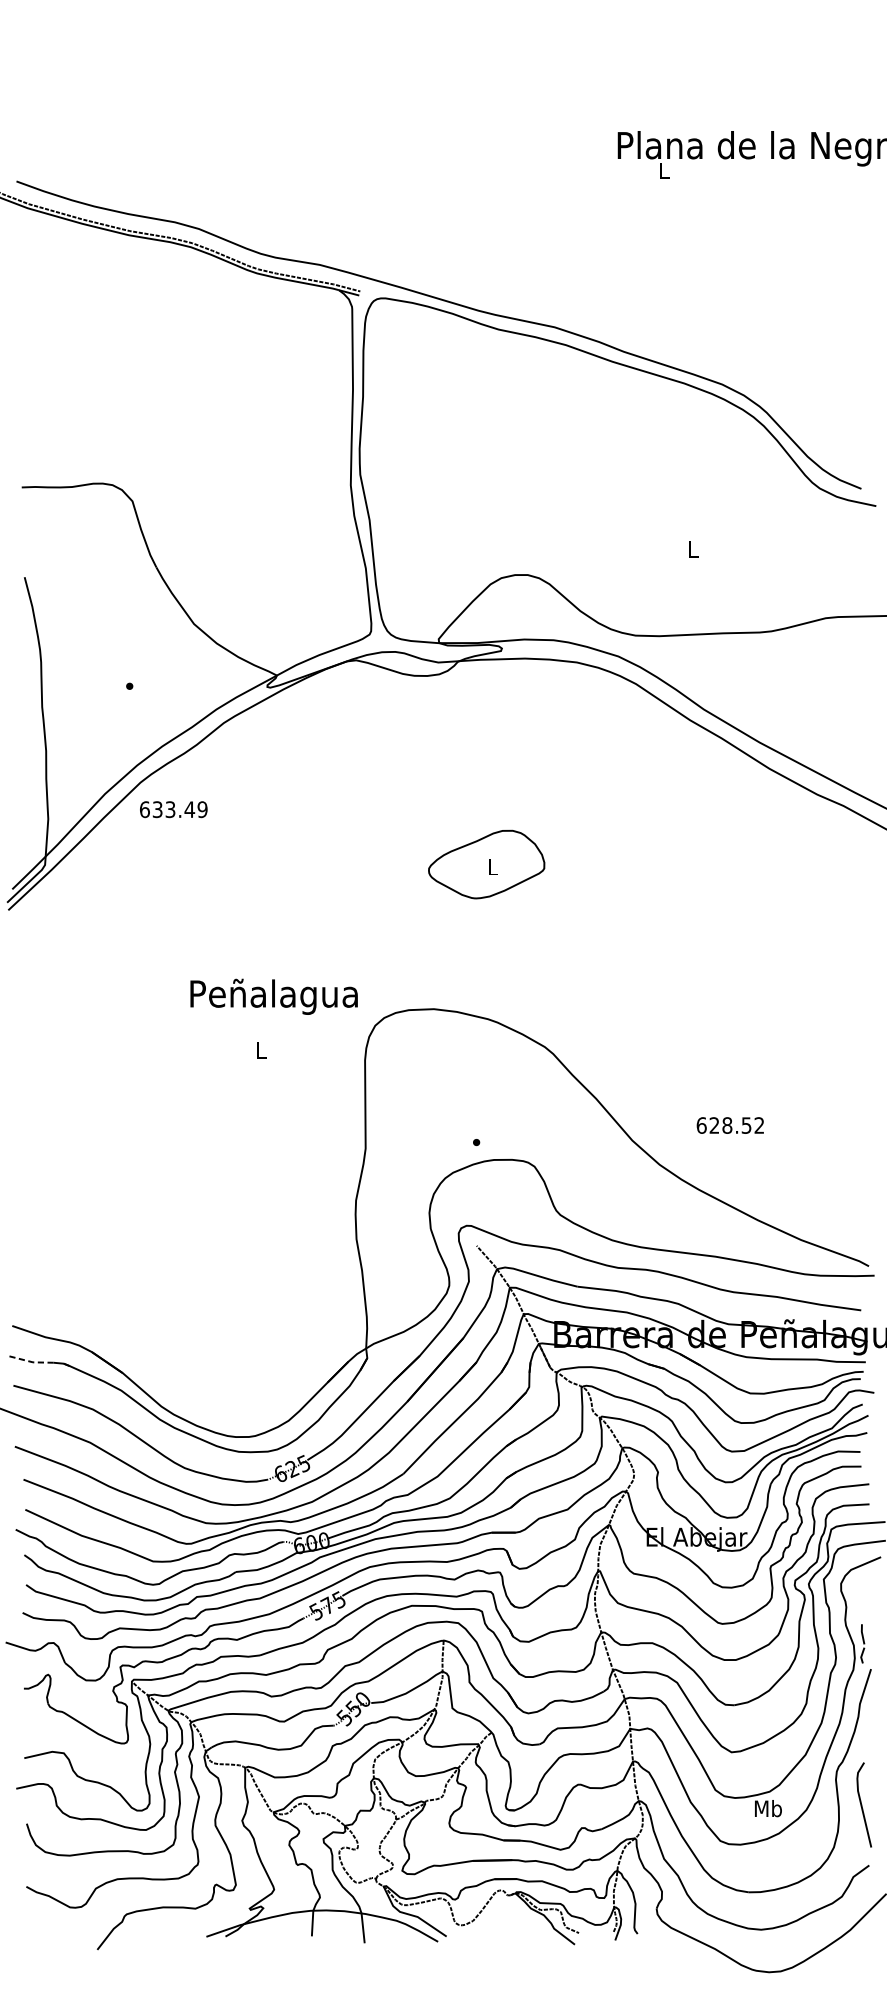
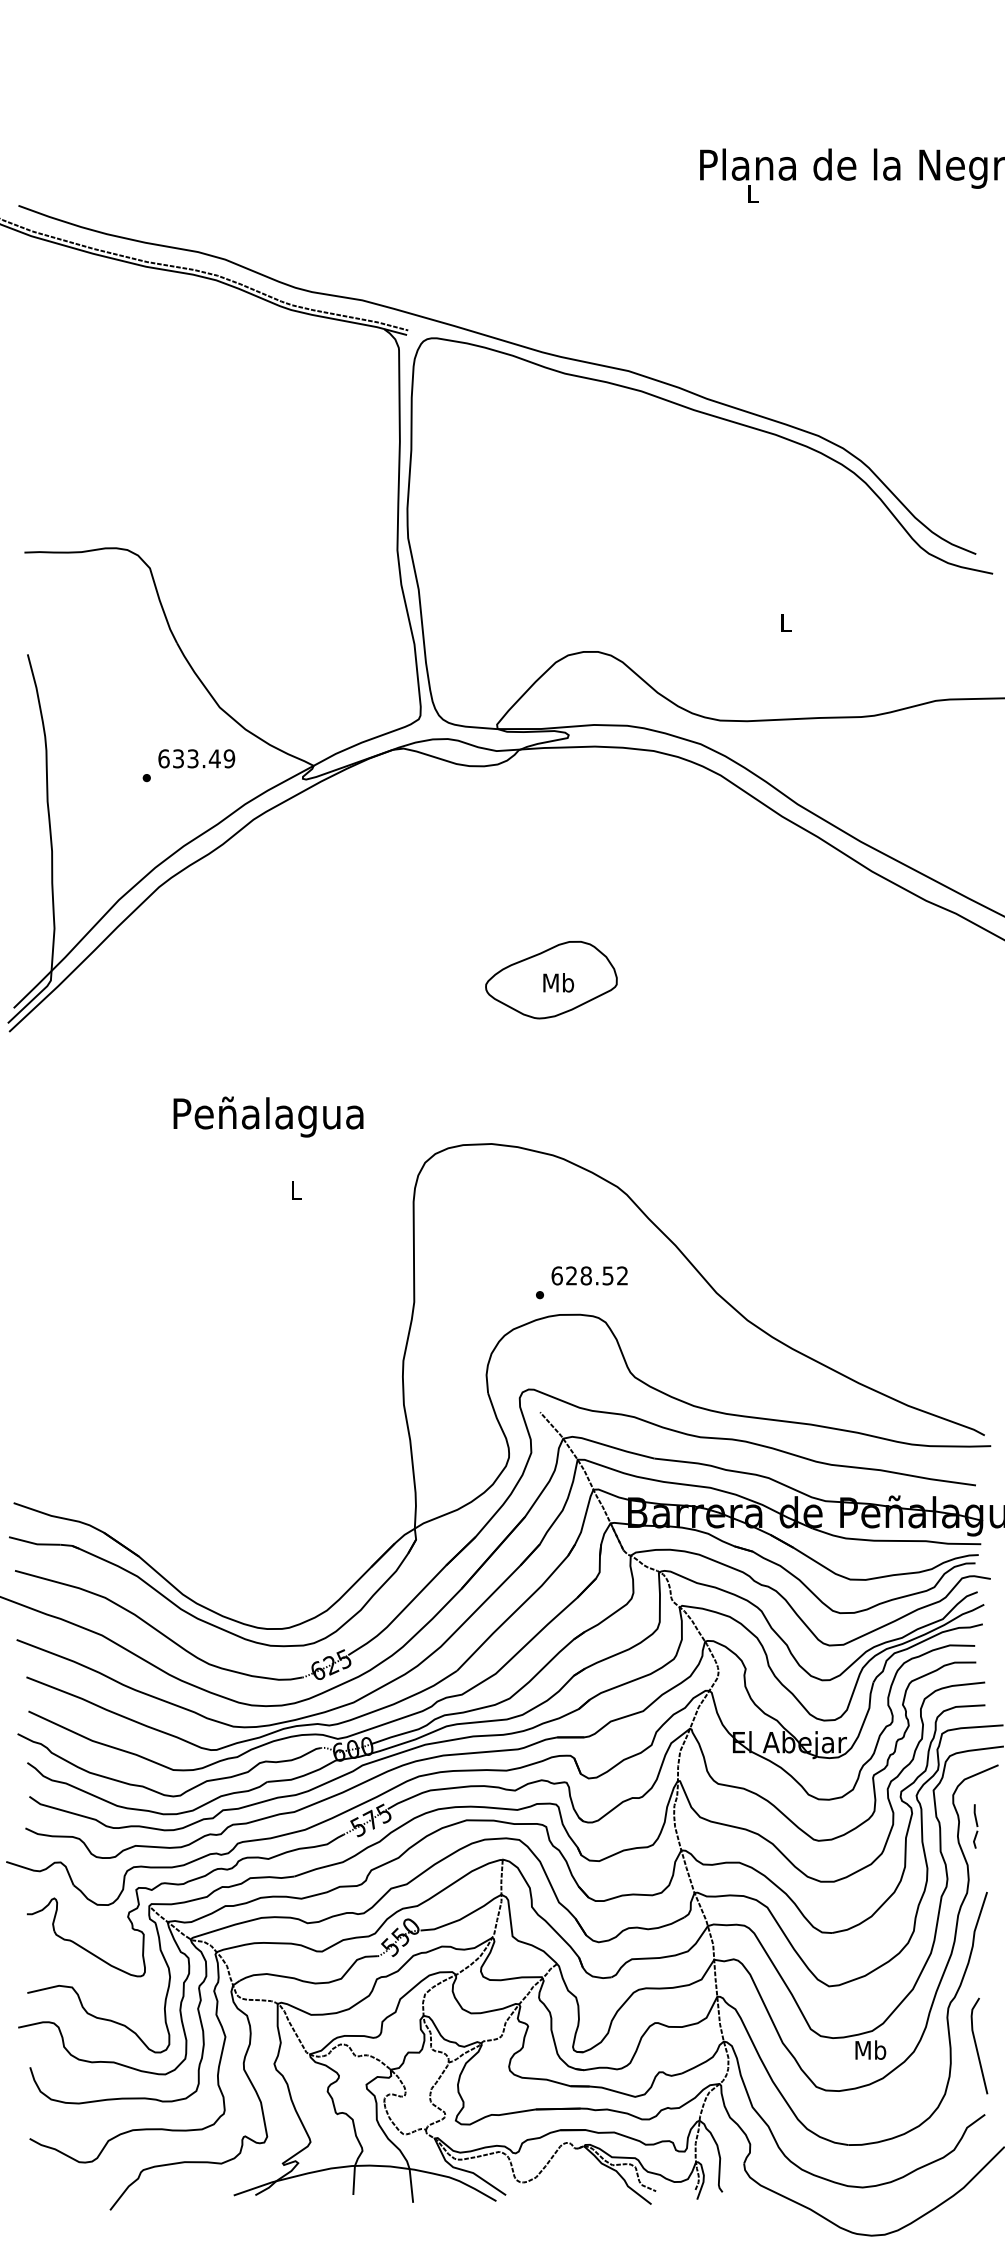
text: (173, 809) -> (196, 758), moved
text: (492, 866) -> (558, 982), L -> Mb
text: (274, 996) -> (268, 1116), moved
text: (730, 1125) -> (589, 1275), moved
line: (30, 1361) -> (34, 1543), dashed -> solid
part: (862, 1643) -> (975, 1826), moved

